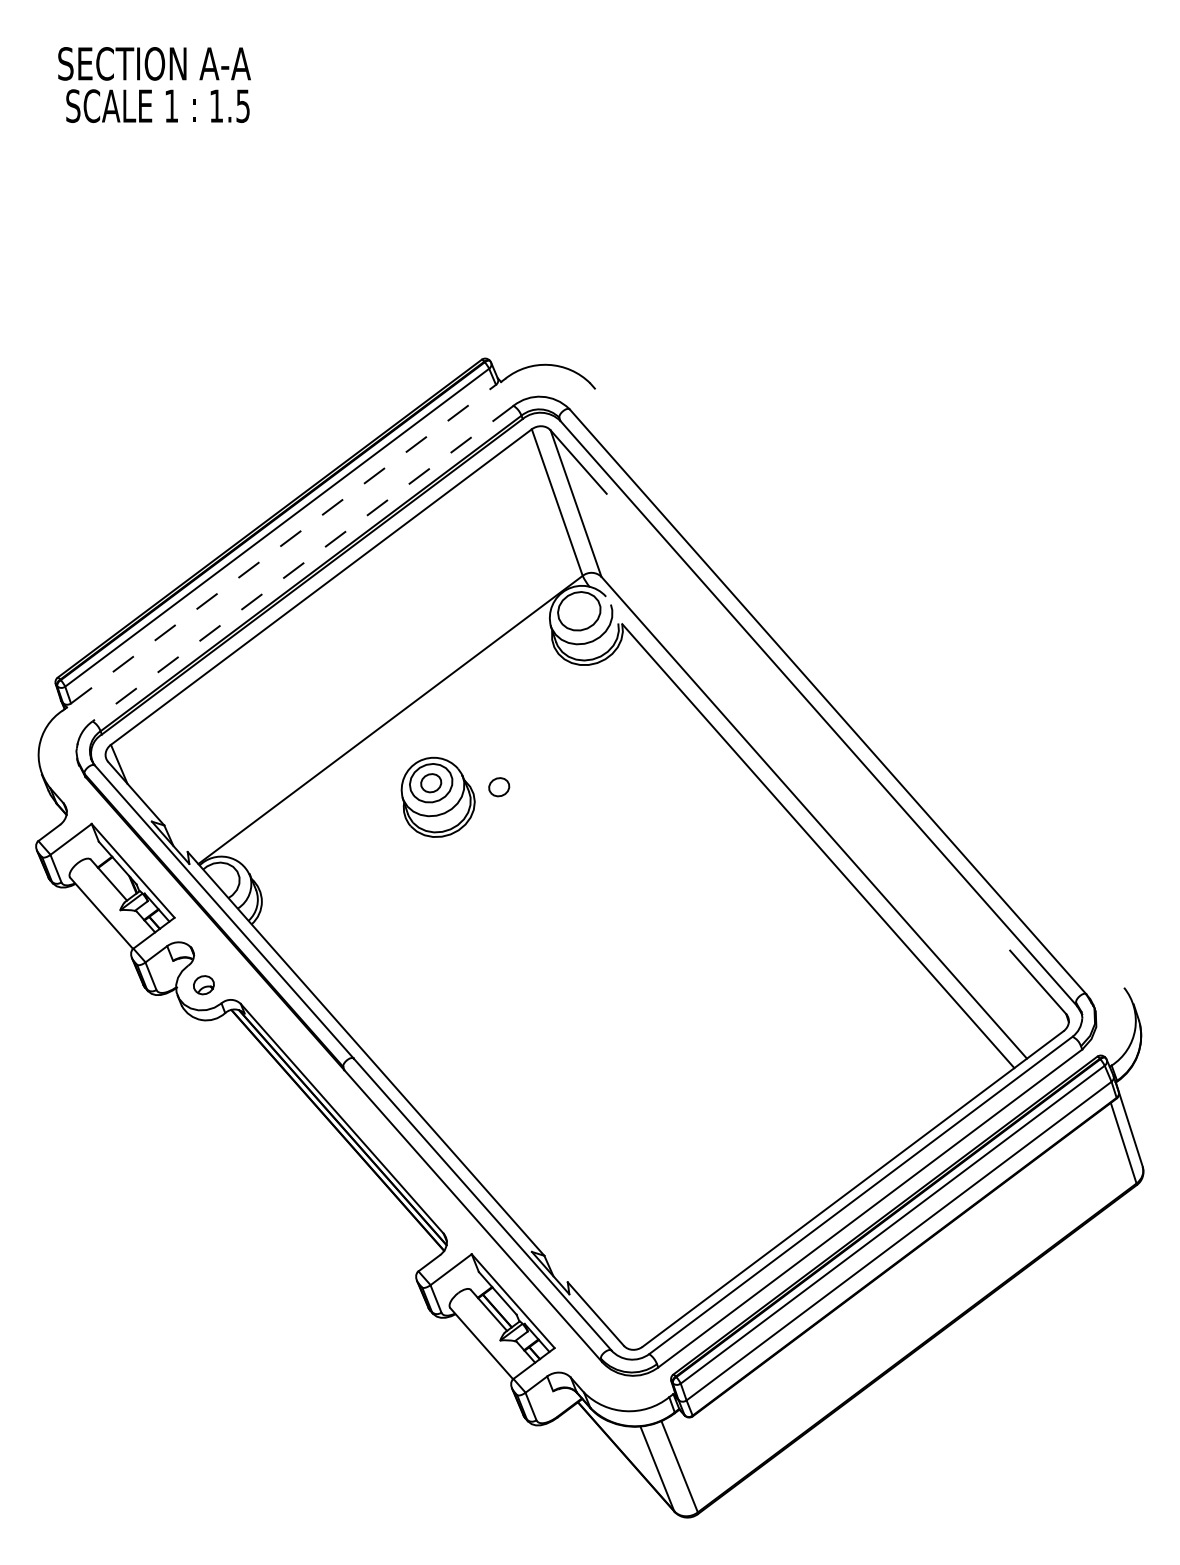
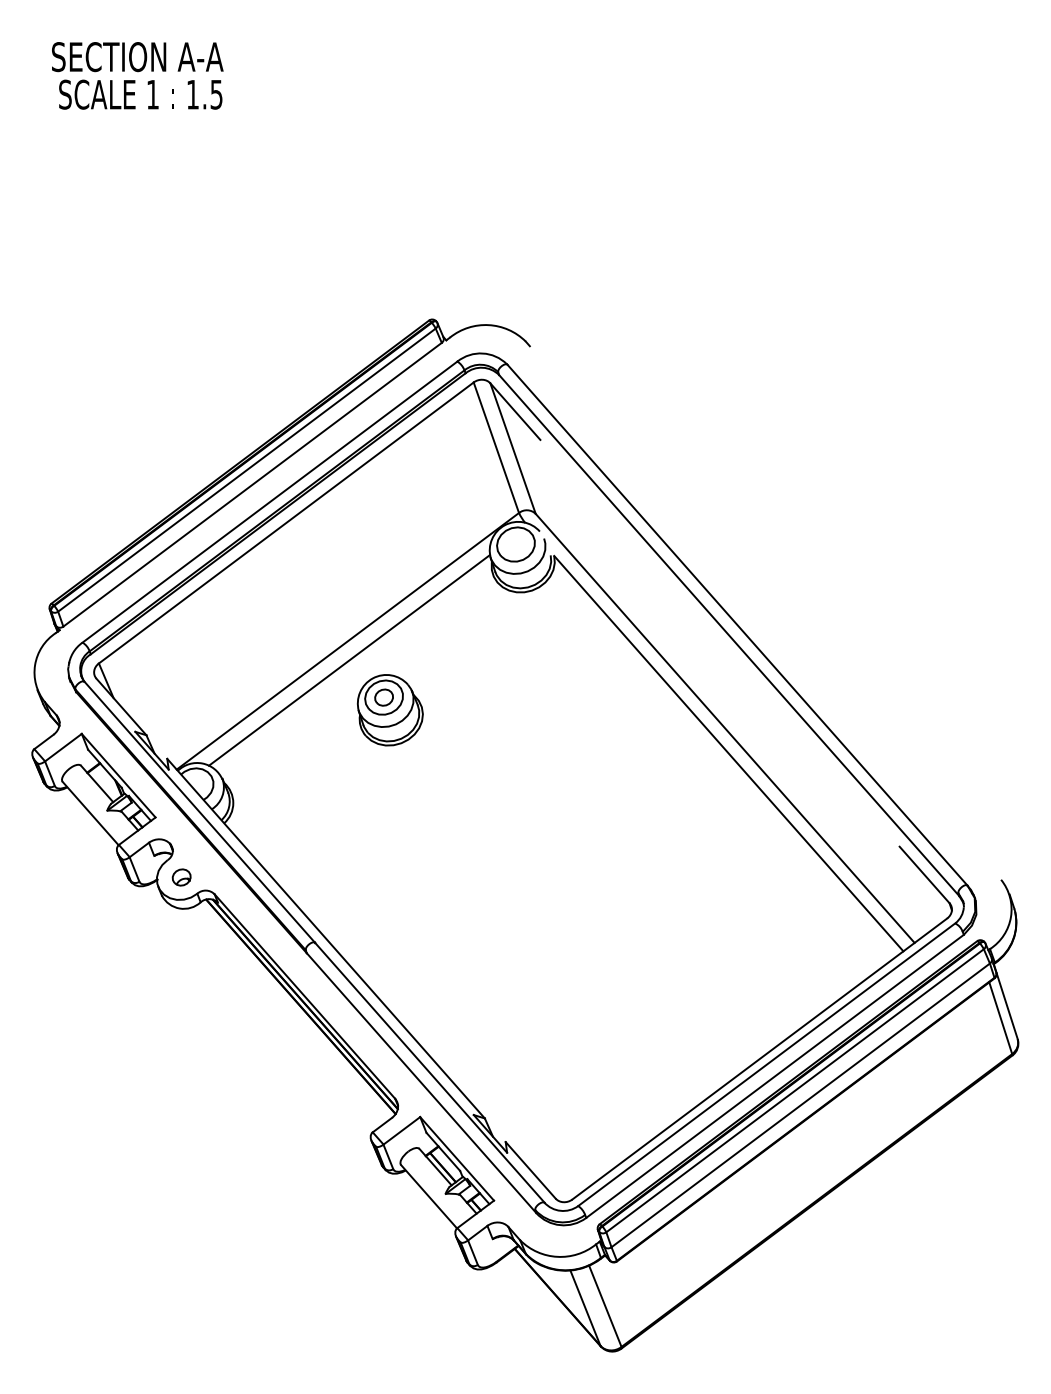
line: (283, 544) -> (252, 485), dashed -> solid
line: (302, 563) -> (269, 501), dashed -> solid
line: (392, 741) -> (349, 660), added
part: (499, 787) -> (444, 701), removed

